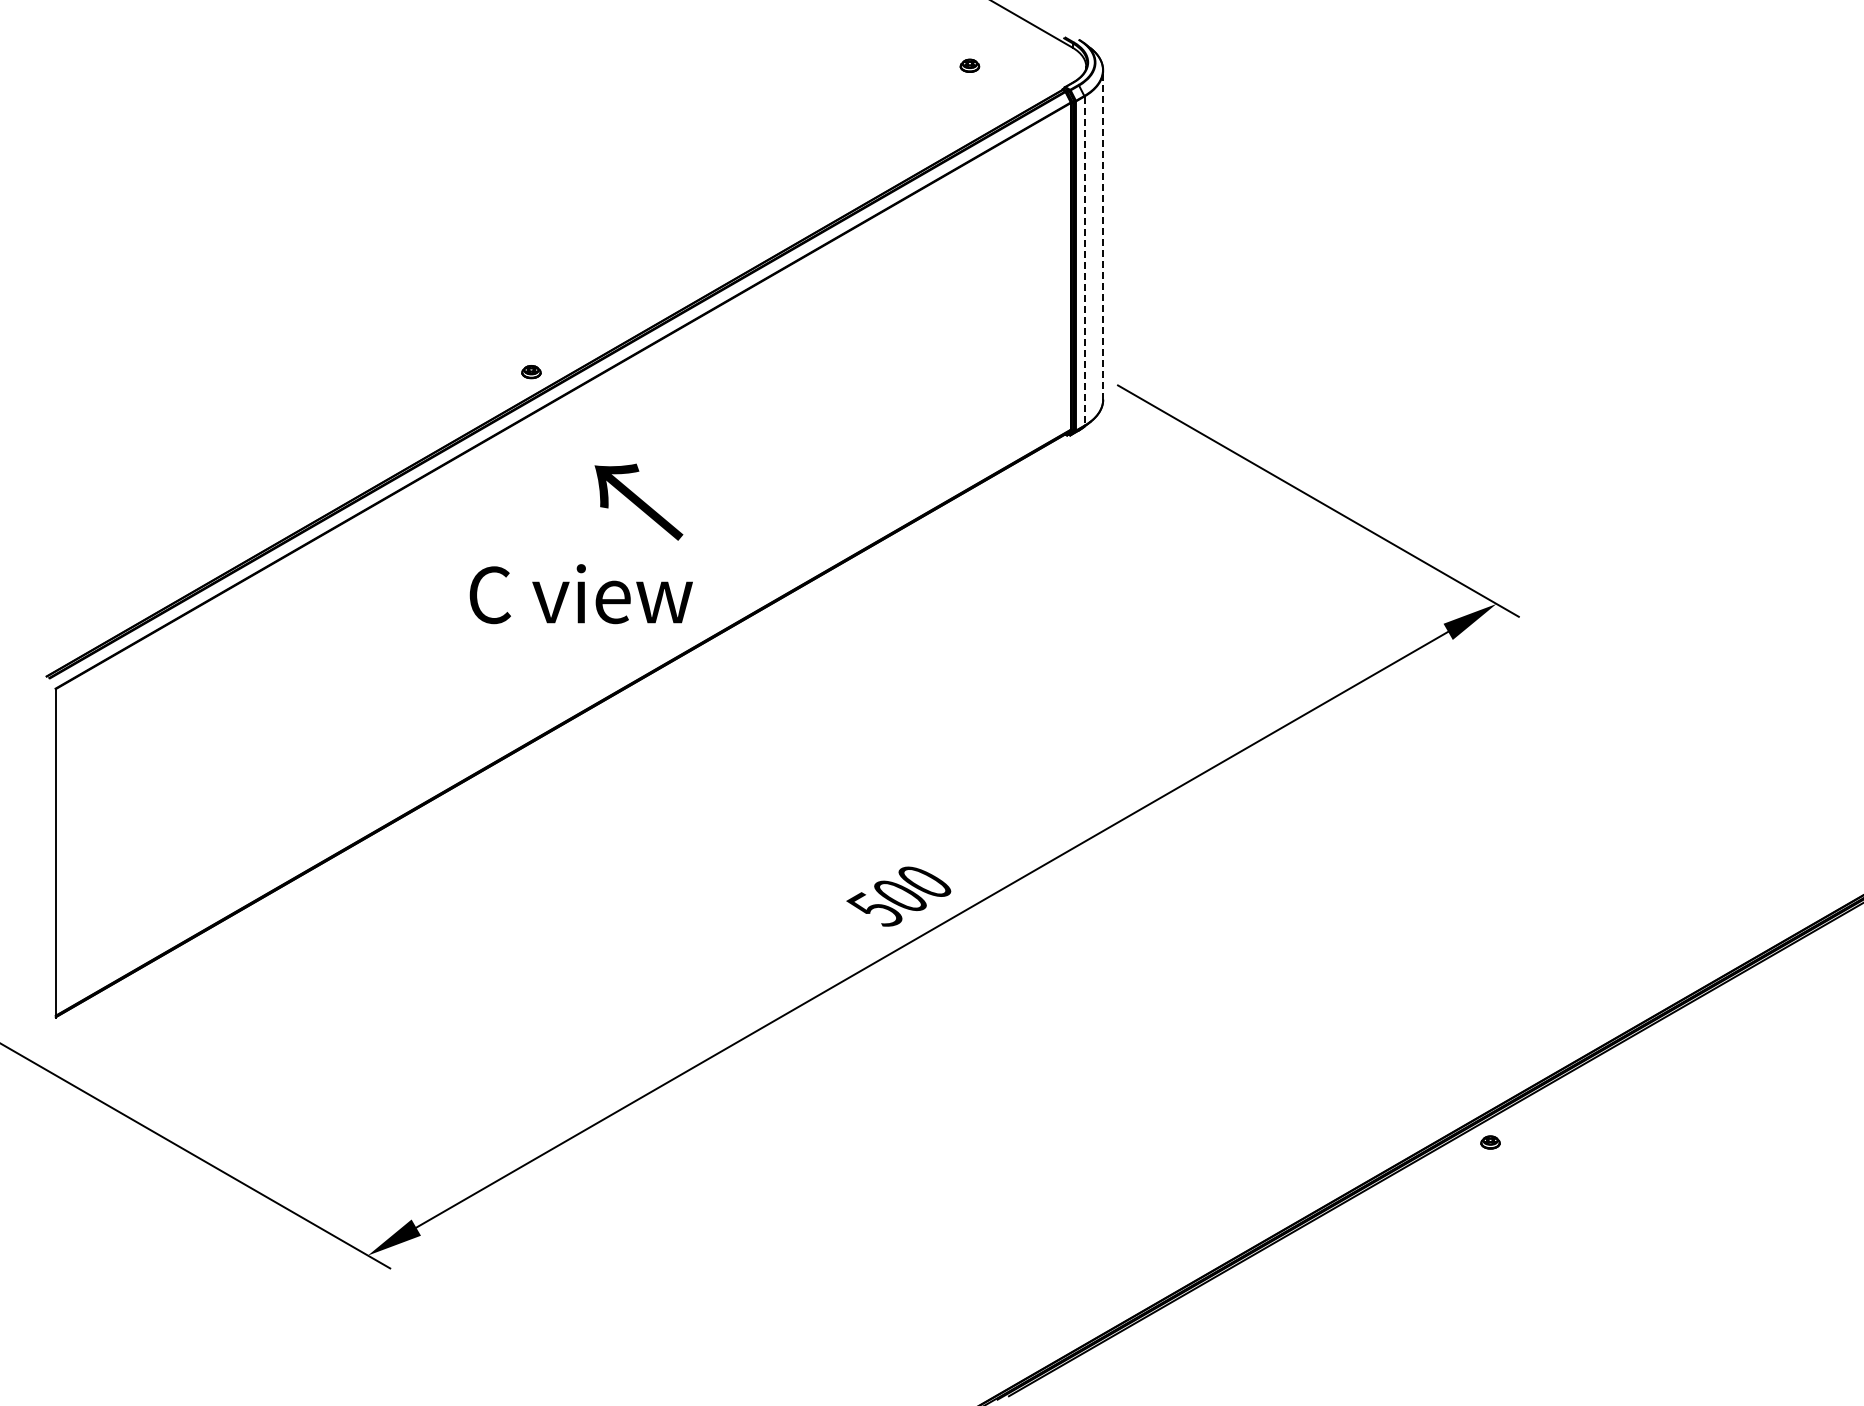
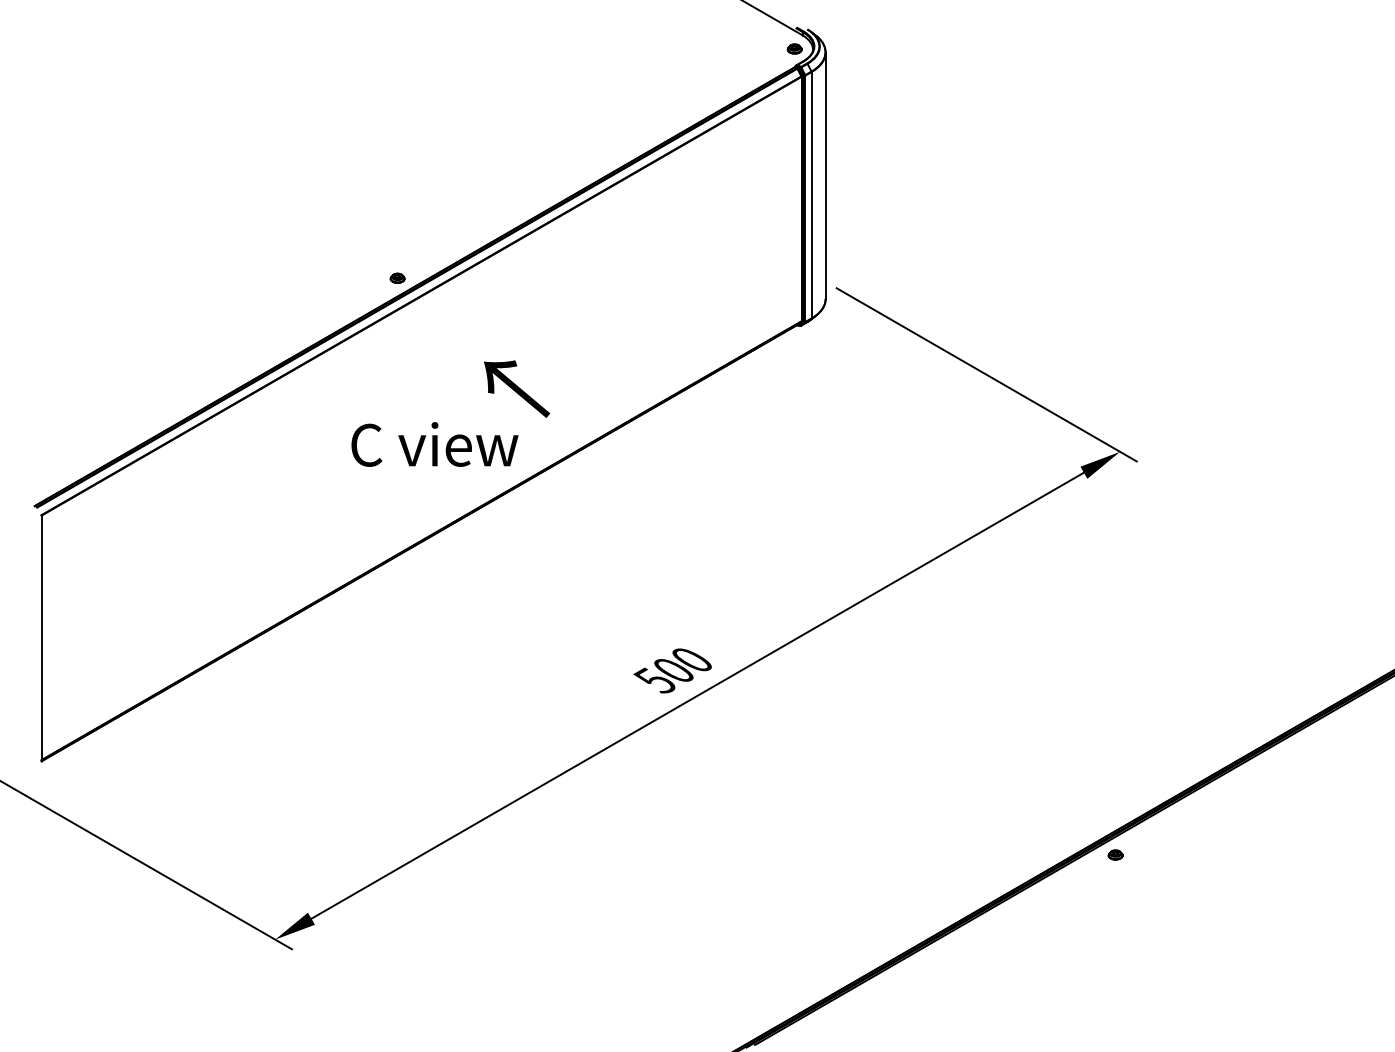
part: (969, 65) -> (794, 48), moved
line: (1103, 235) -> (825, 176), dashed -> solid
line: (1084, 261) -> (811, 195), dashed -> solid
text: (638, 501) -> (516, 388), moved

